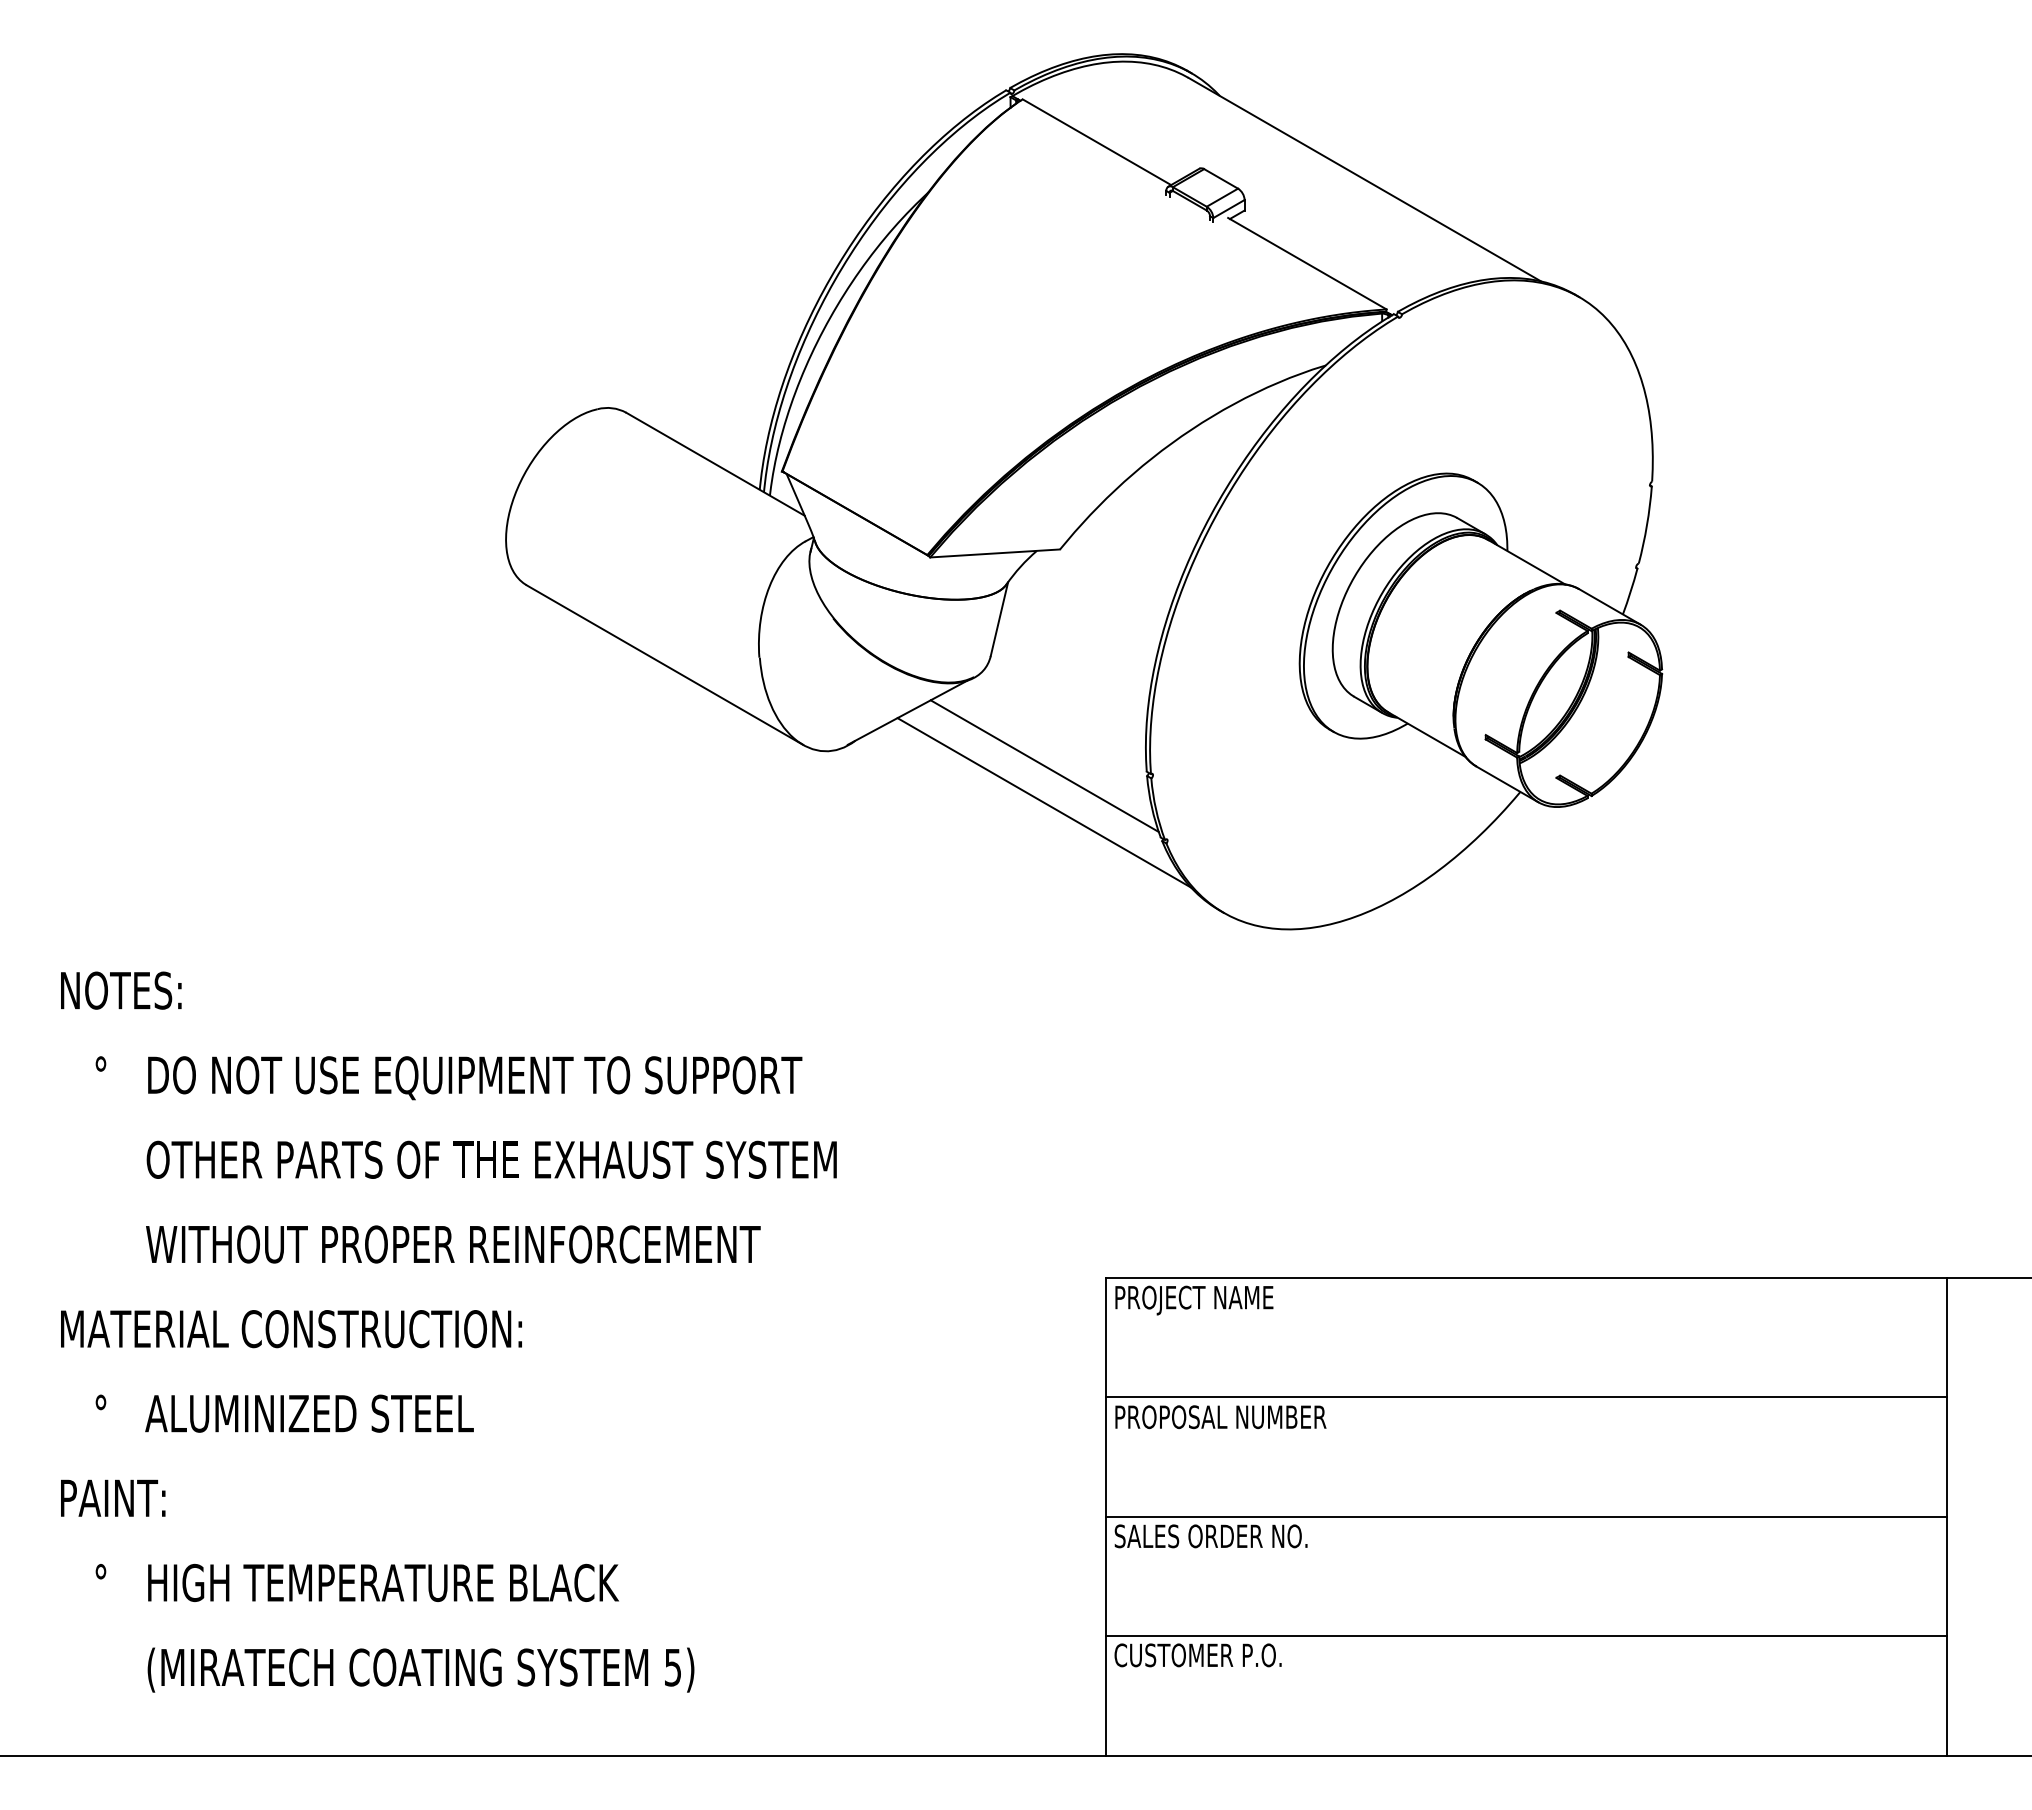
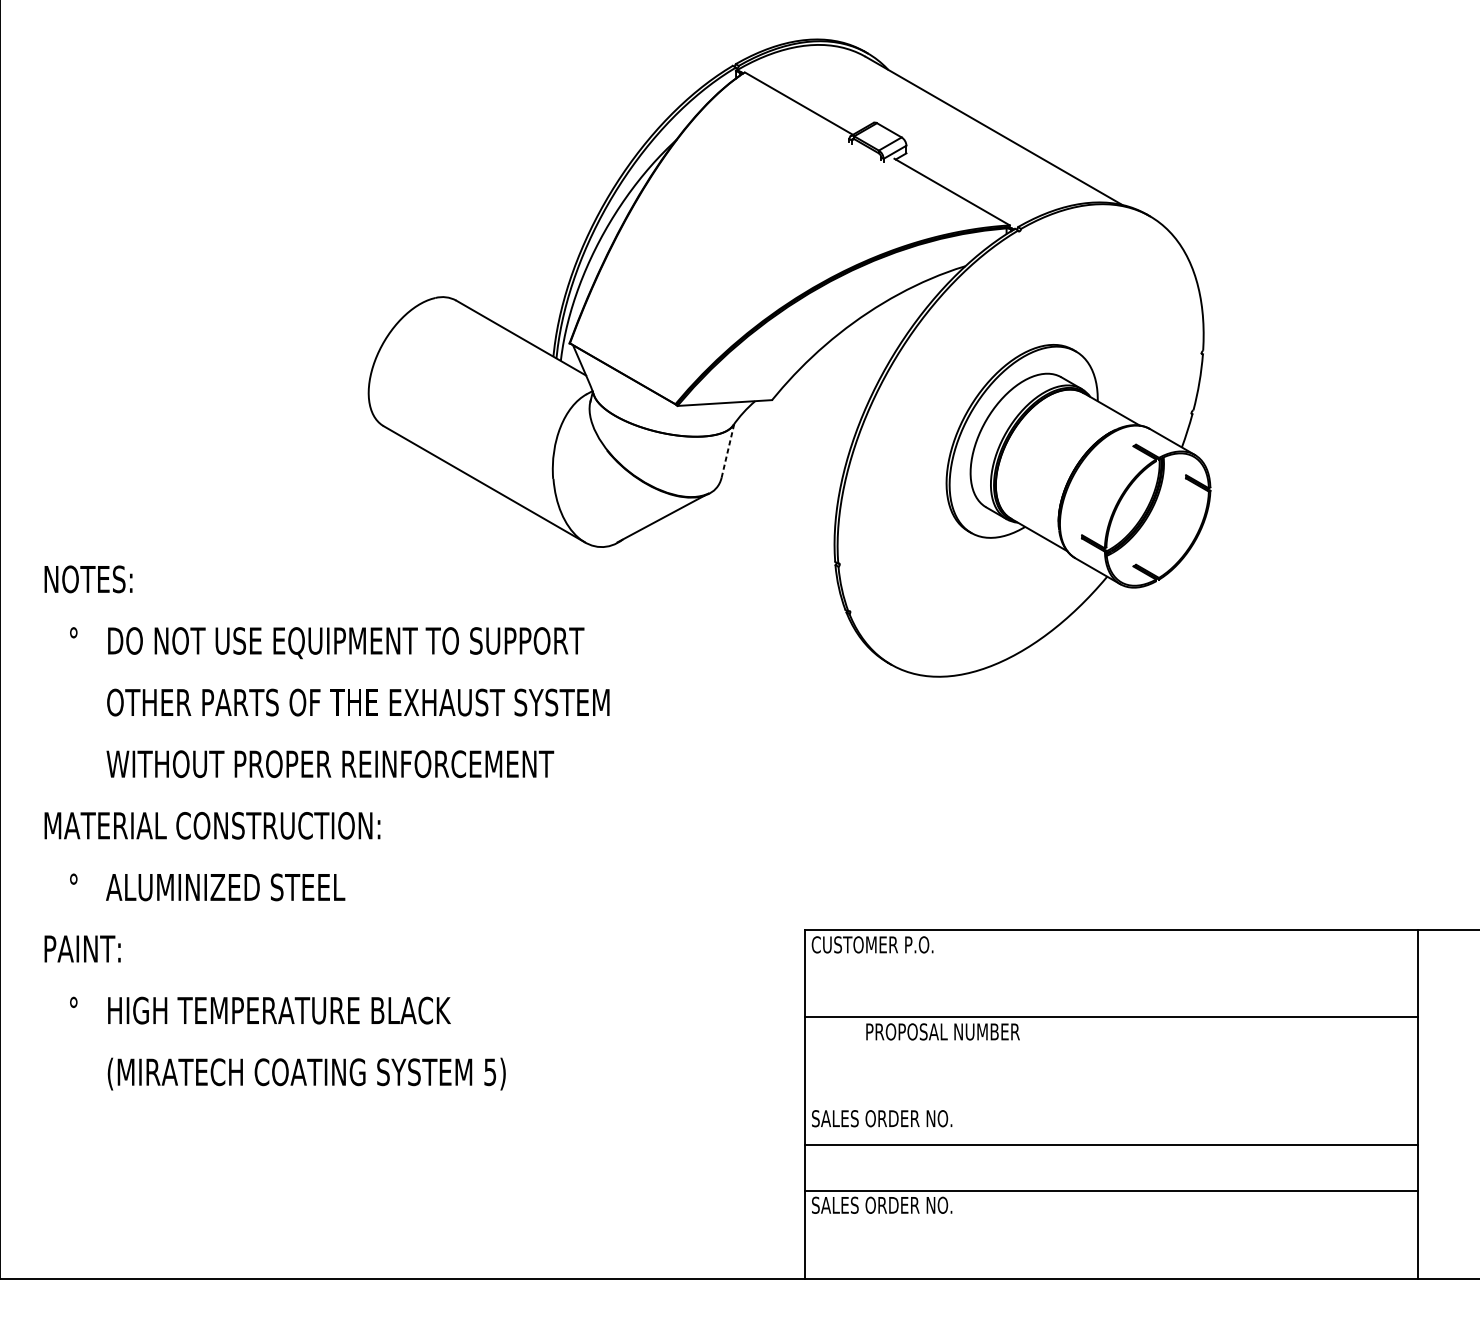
line: (999, 619) -> (727, 451), solid -> dashed
line: (1044, 765) -> (760, 557), removed
line: (1044, 802) -> (760, 584), removed
text: (1197, 1300) -> (872, 946), PROJECT NAME -> CUSTOMER P.O.
text: (448, 1331) -> (326, 827), moved
text: (1220, 1417) -> (942, 1032), moved
line: (1526, 1516) -> (1111, 1145), moved
text: (1210, 1655) -> (881, 1205), CUSTOMER P.O. -> SALES ORDER NO.

